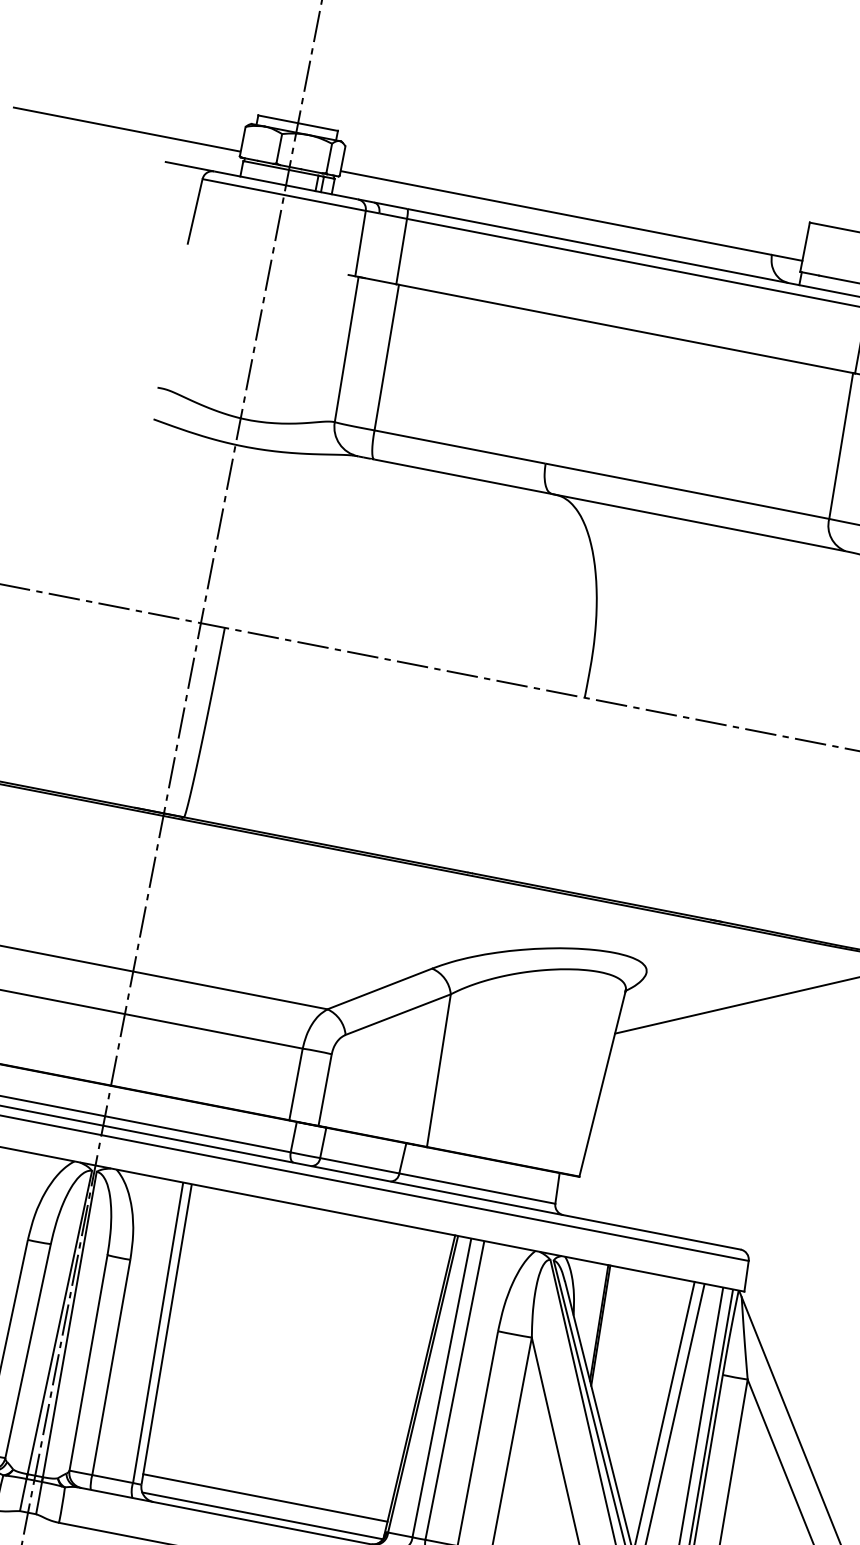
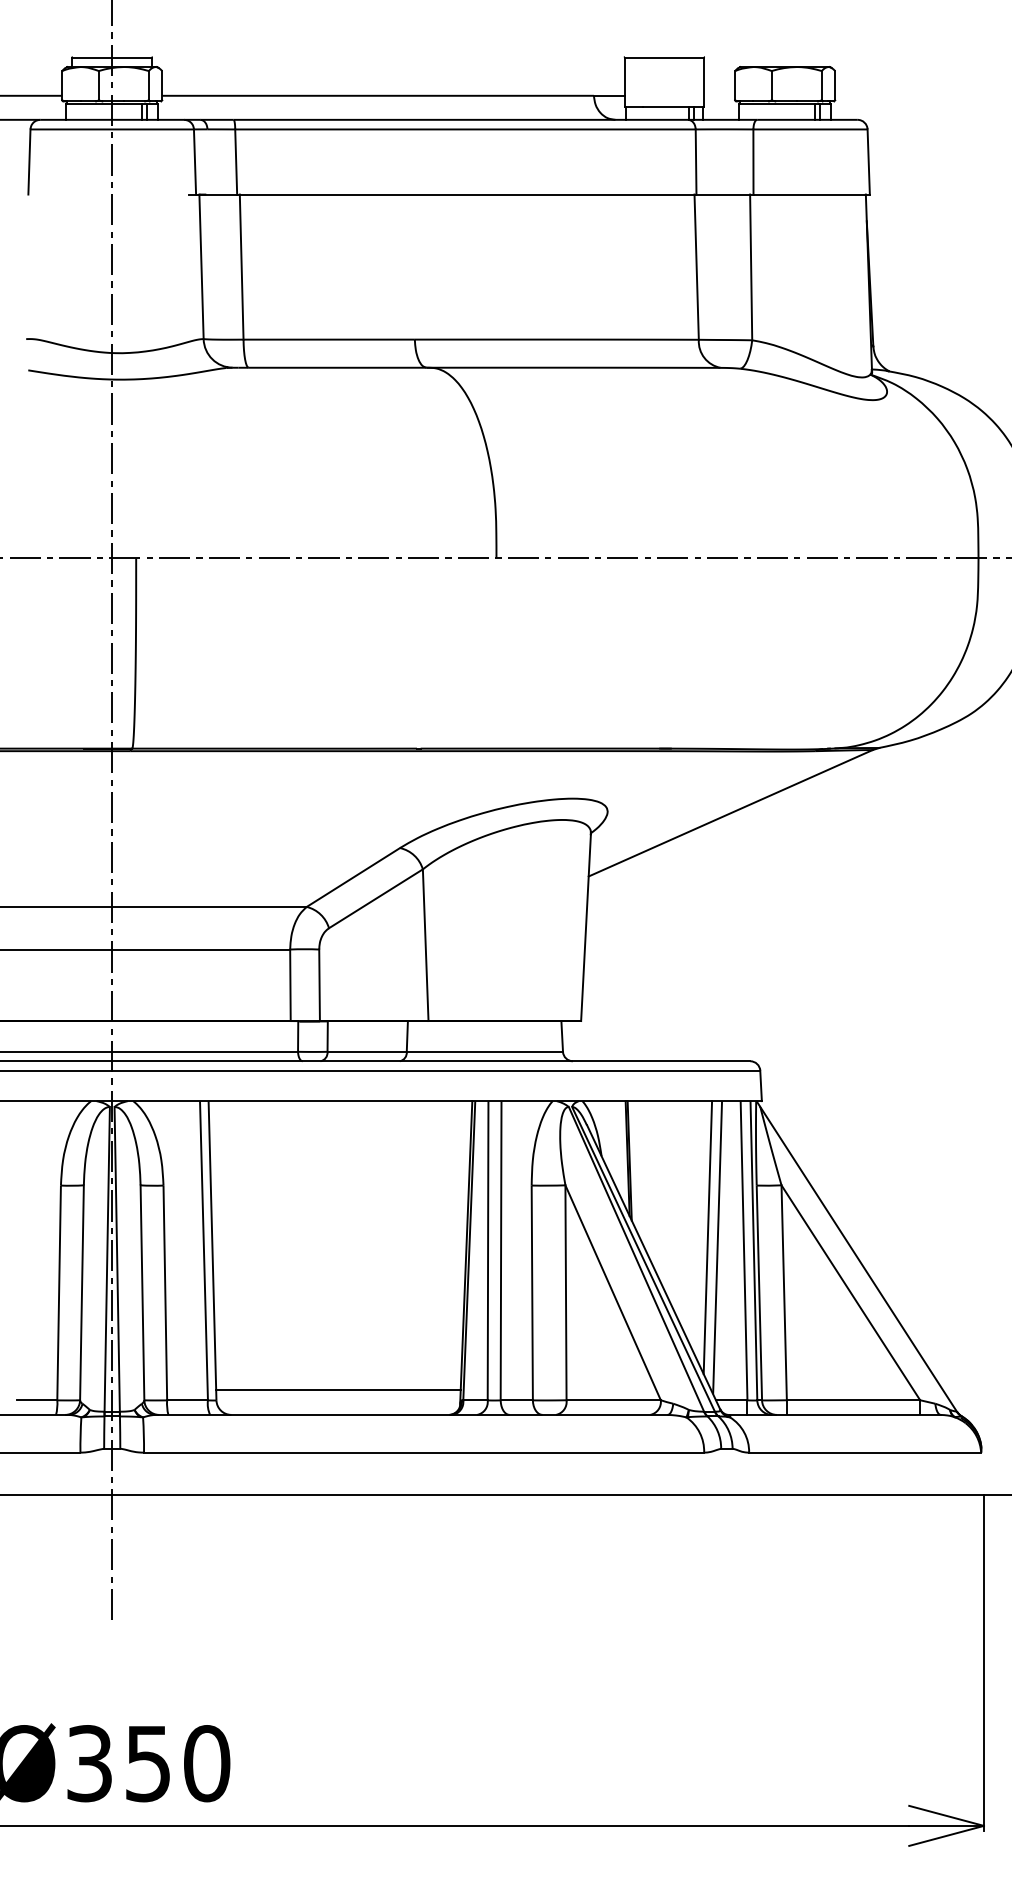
line: (262, 1515) -> (338, 1407), removed

